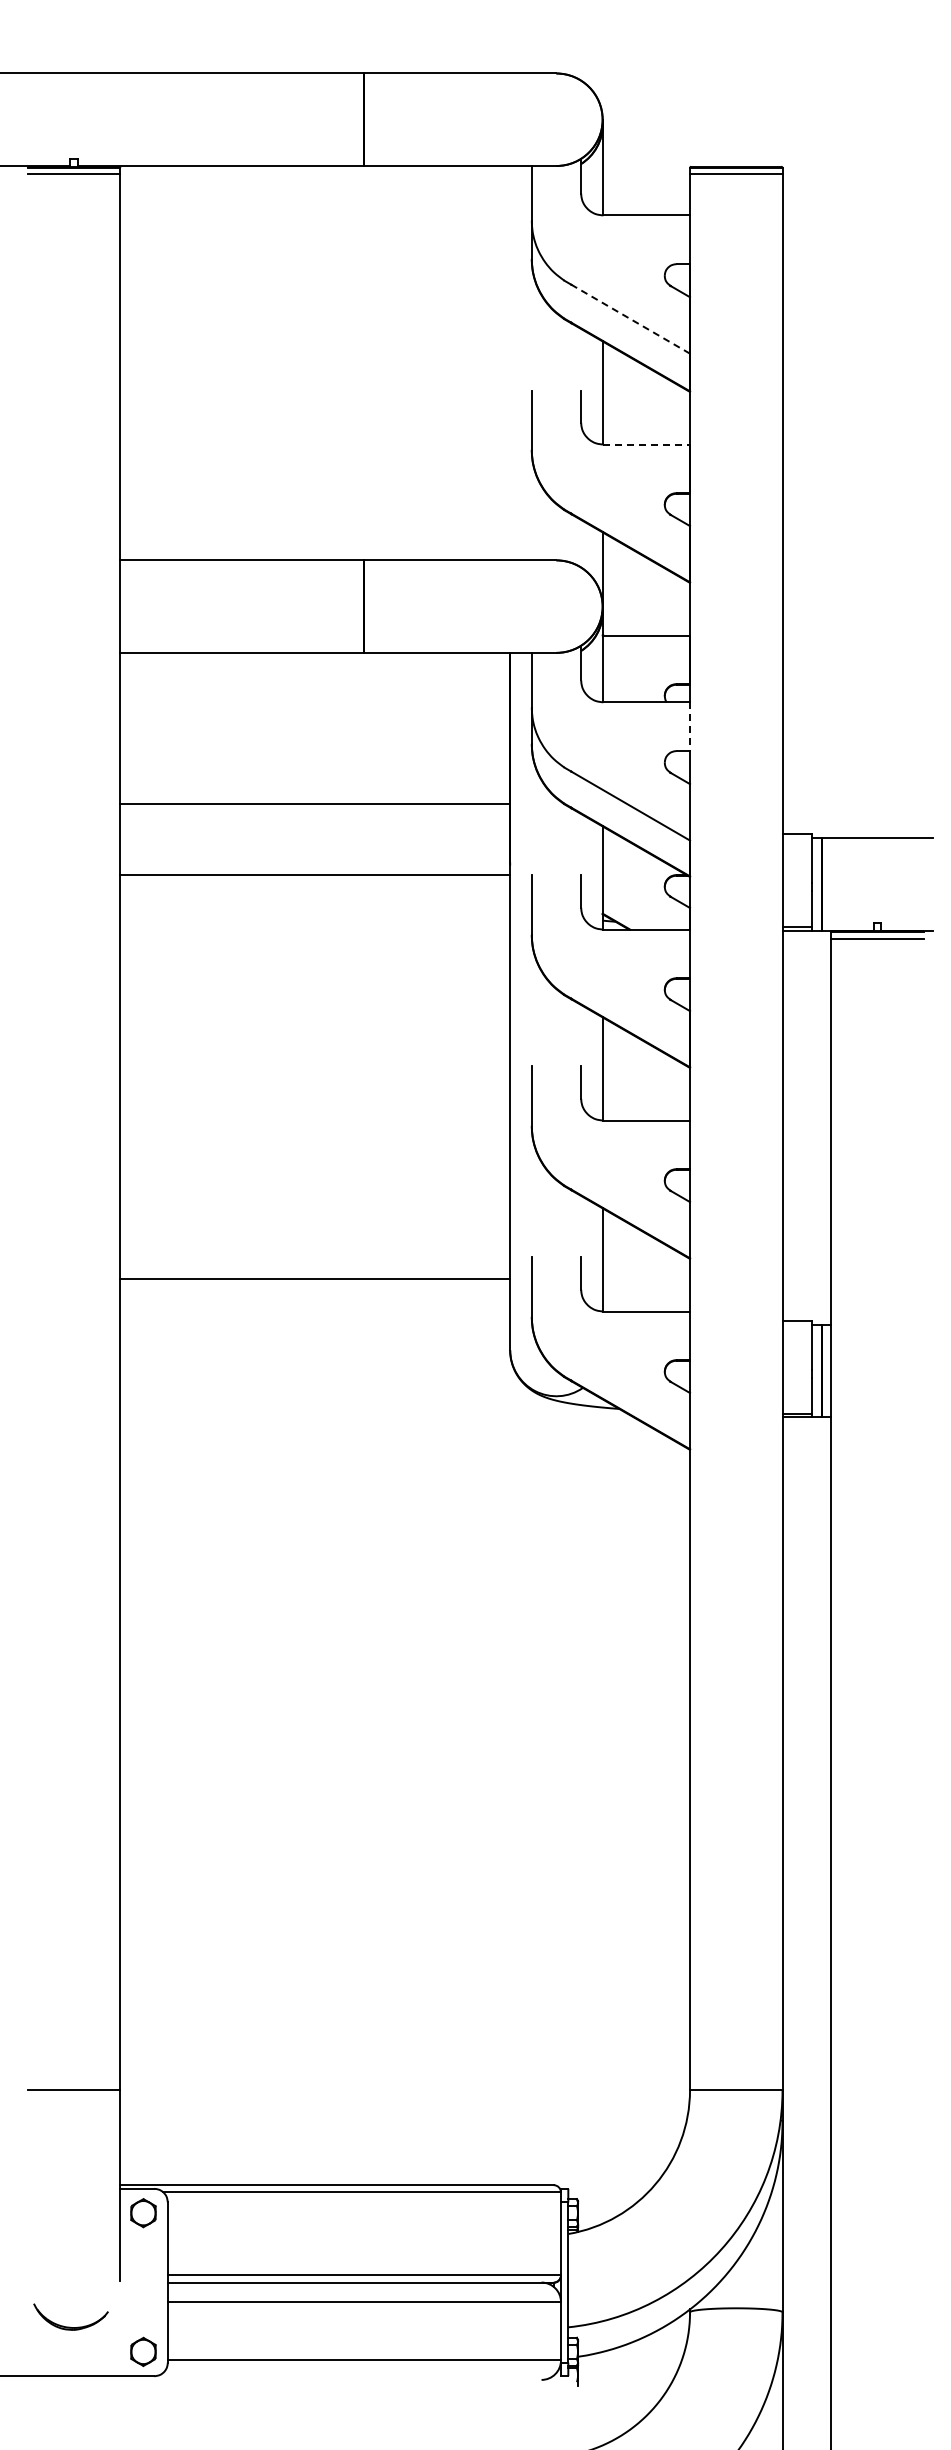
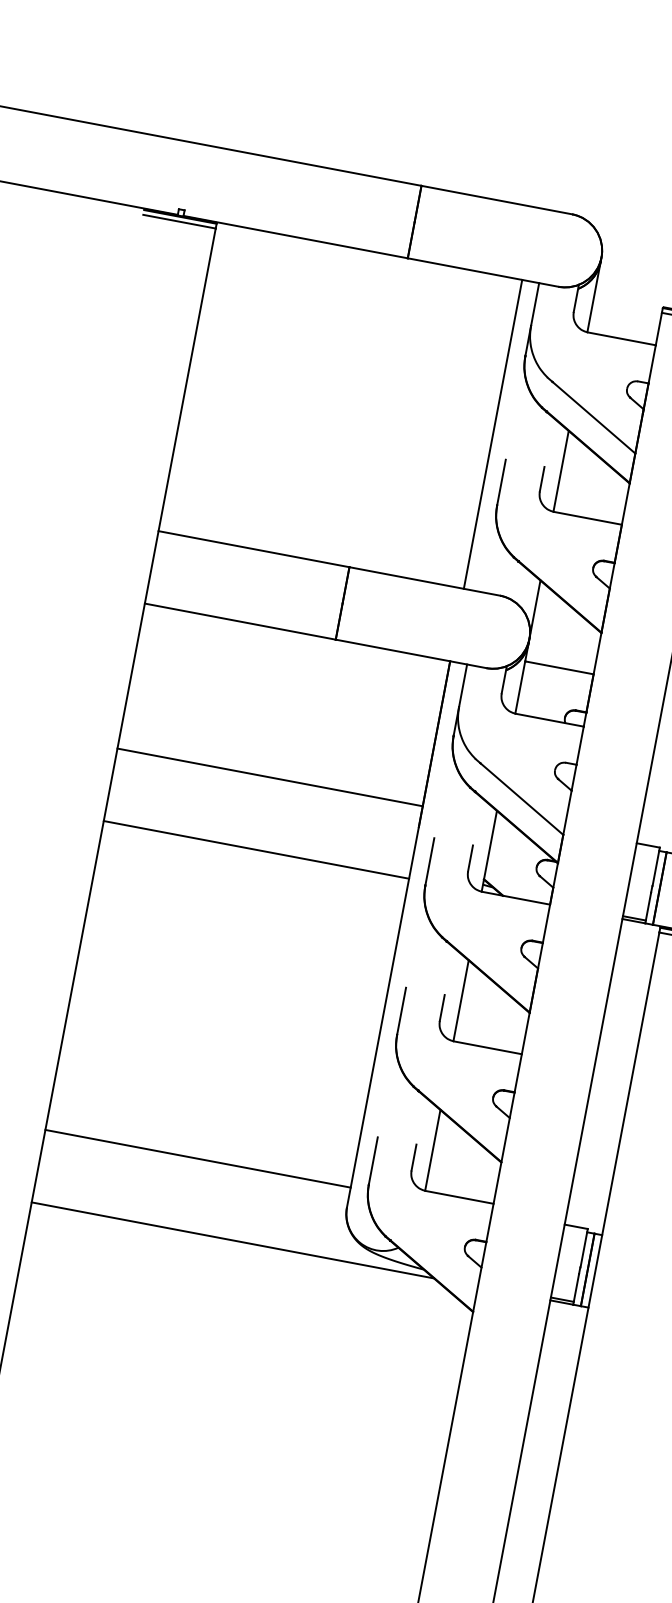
line: (630, 319) -> (593, 417), dashed -> solid
line: (510, 363) -> (493, 434), added
line: (647, 444) -> (588, 518), dashed -> solid
line: (690, 727) -> (580, 746), dashed -> solid
line: (315, 804) -> (270, 777), moved
line: (315, 874) -> (256, 849), moved
line: (315, 1278) -> (198, 1158), moved
line: (376, 1417) -> (232, 1240), added

